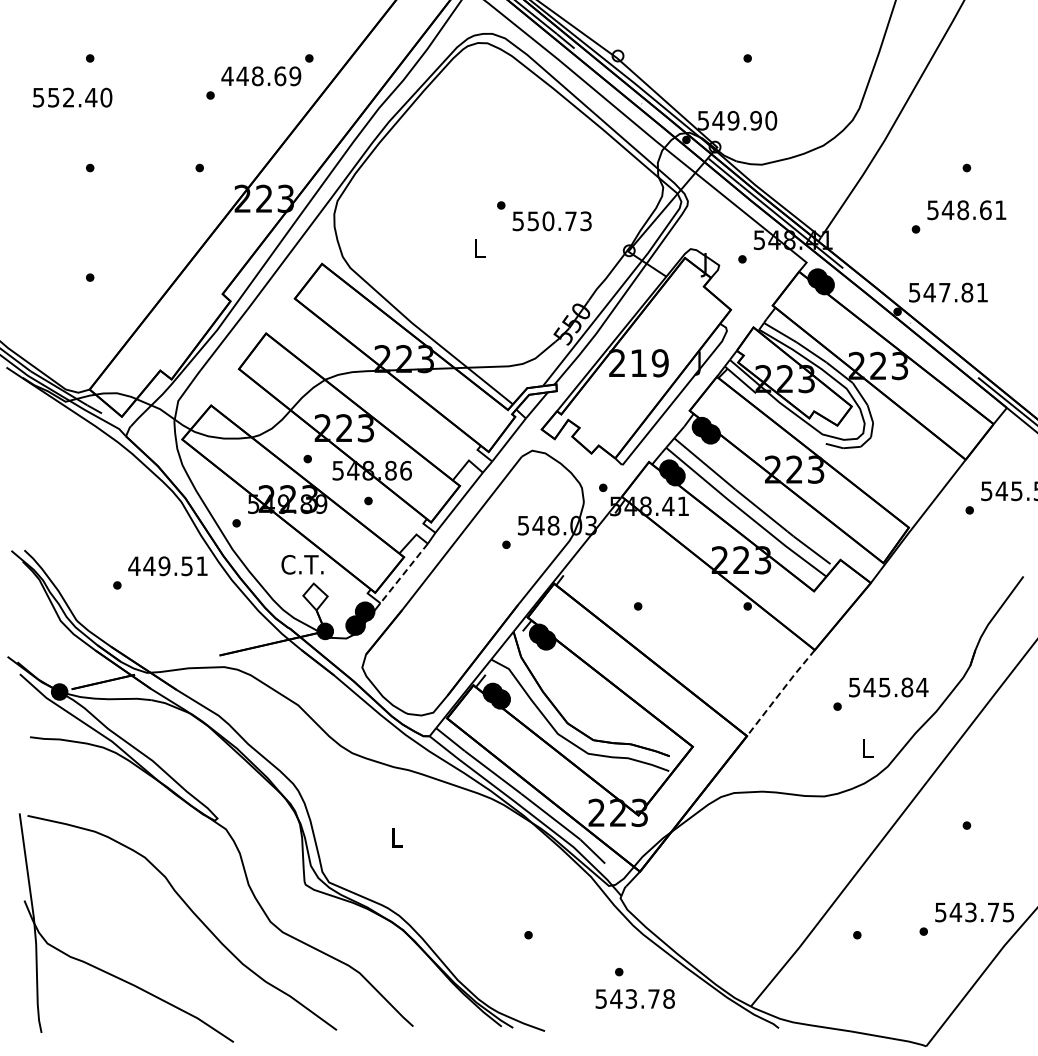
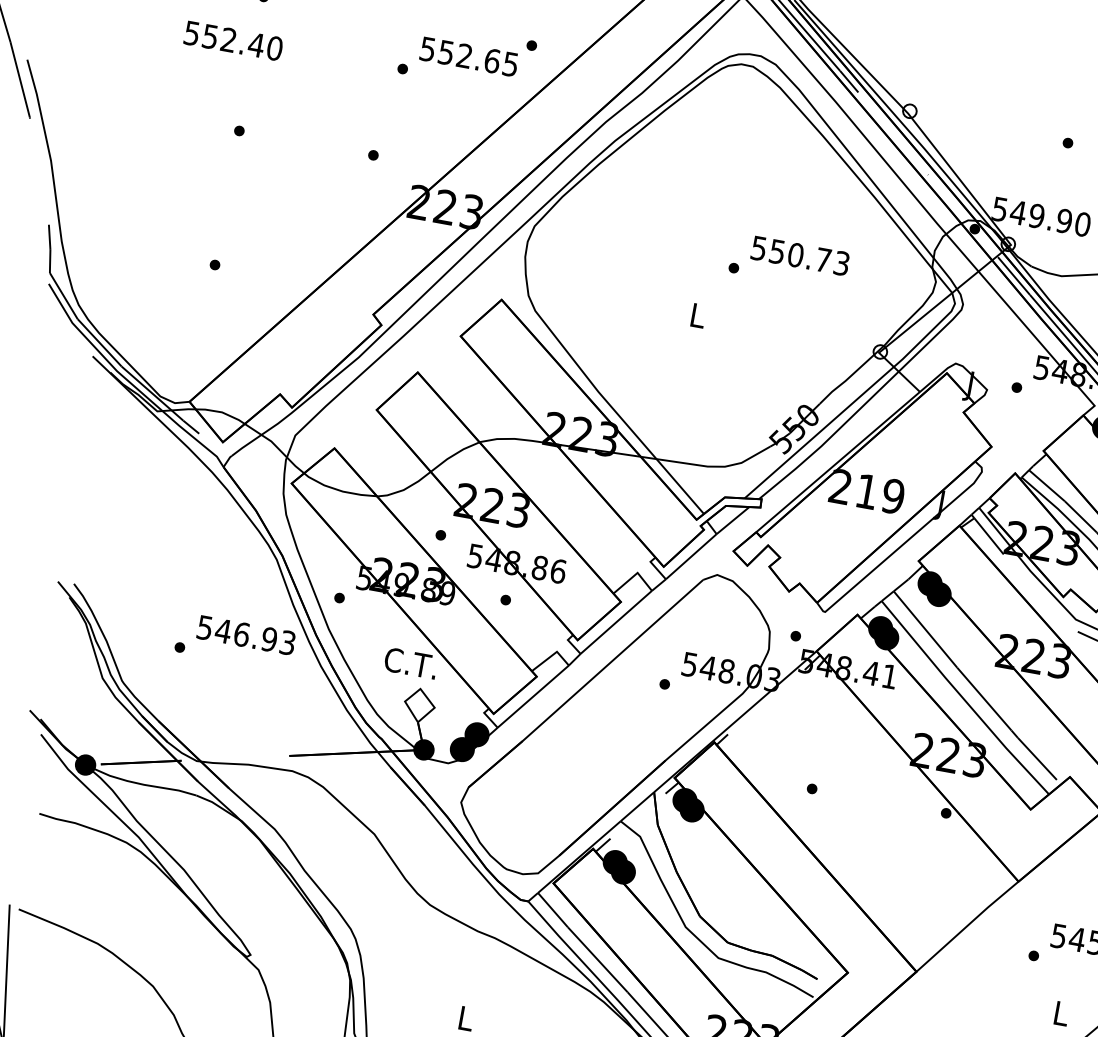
text: (261, 76) -> (469, 57), 448.69 -> 552.65
text: (551, 221) -> (799, 256), moved
text: (167, 566) -> (245, 635), 449.51 -> 546.93
line: (403, 573) -> (532, 696), dashed -> solid
line: (781, 692) -> (968, 926), dashed -> solid

